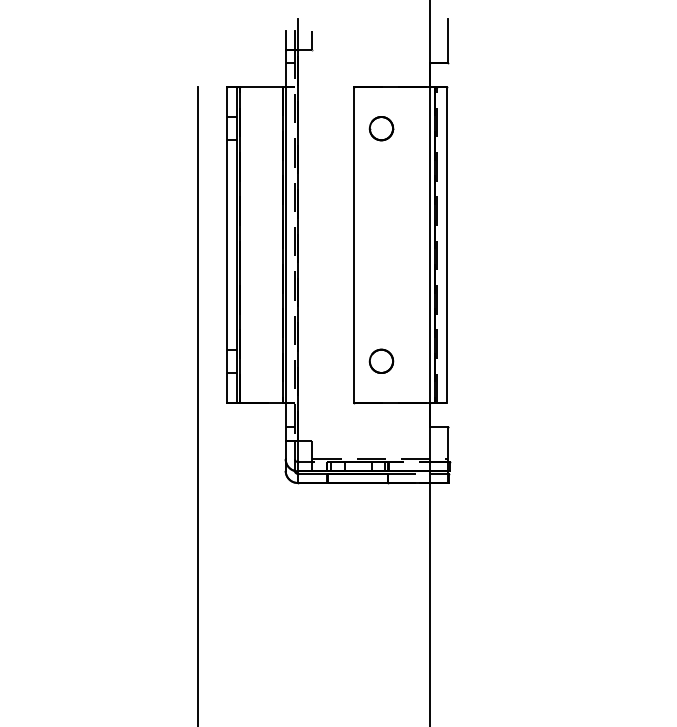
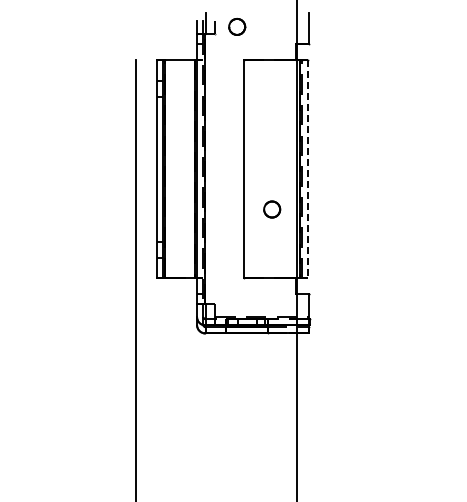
circle: (381, 128) -> (237, 26), moved
line: (447, 245) -> (308, 169), solid -> dashed
circle: (381, 361) -> (272, 209), moved

